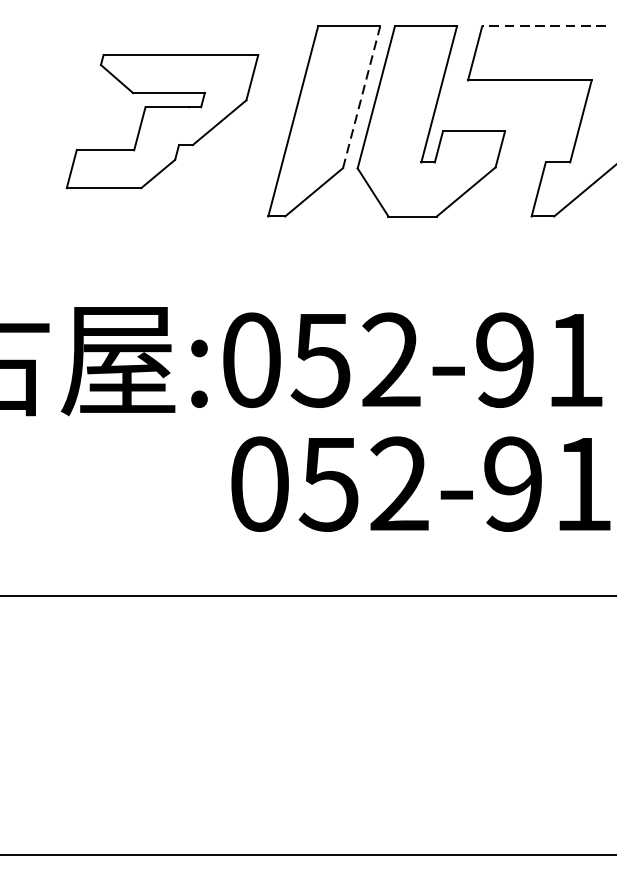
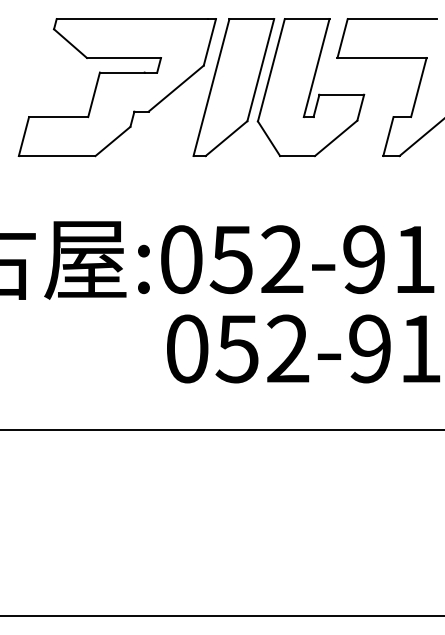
line: (544, 27) -> (392, 19), dashed -> solid
line: (361, 97) -> (260, 70), dashed -> solid
part: (161, 121) -> (116, 87), size x1.43

